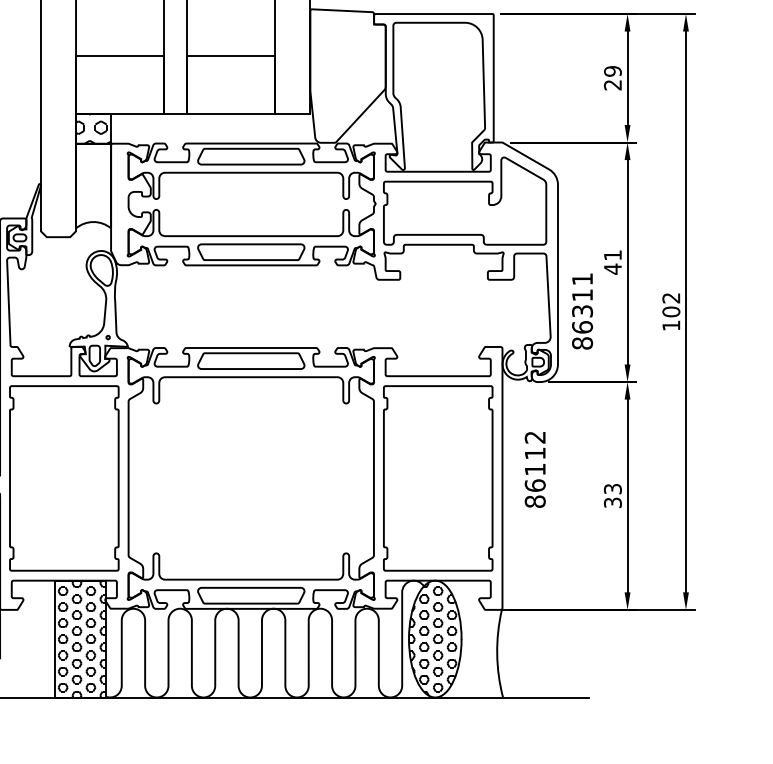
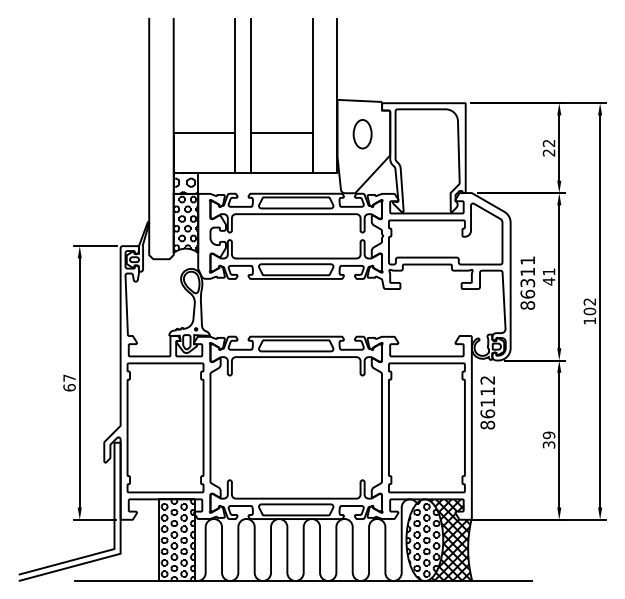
part: (346, 58) -> (362, 134), added
text: (613, 71) -> (549, 143), 29 -> 22
hatch: (92, 186) -> (185, 223), added
text: (582, 310) -> (527, 282), moved
text: (534, 469) -> (487, 402), moved
text: (613, 489) -> (549, 435), 33 -> 39
hatch: (469, 639) -> (448, 540), added

